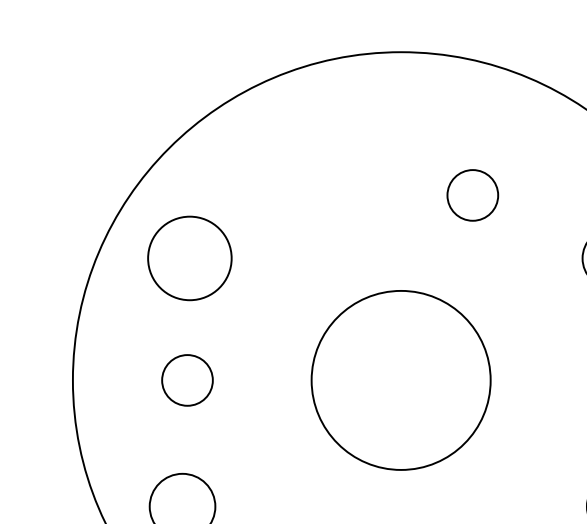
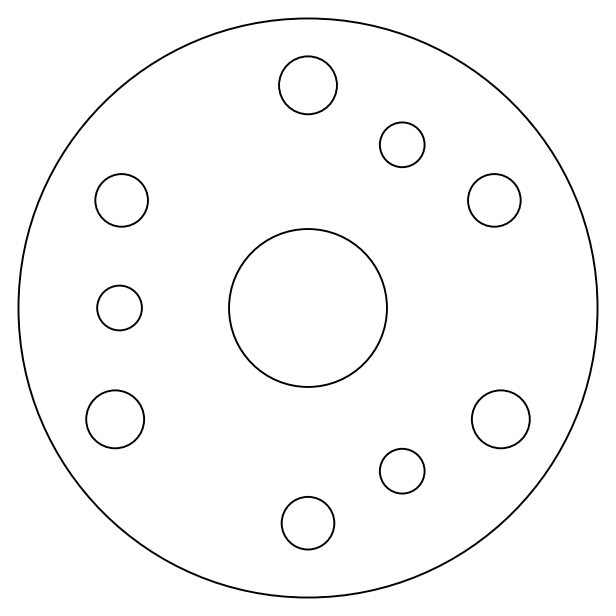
circle: (400, 128) -> (307, 85), added
circle: (473, 195) -> (402, 144), moved
circle: (189, 258) -> (121, 200), size x0.71

